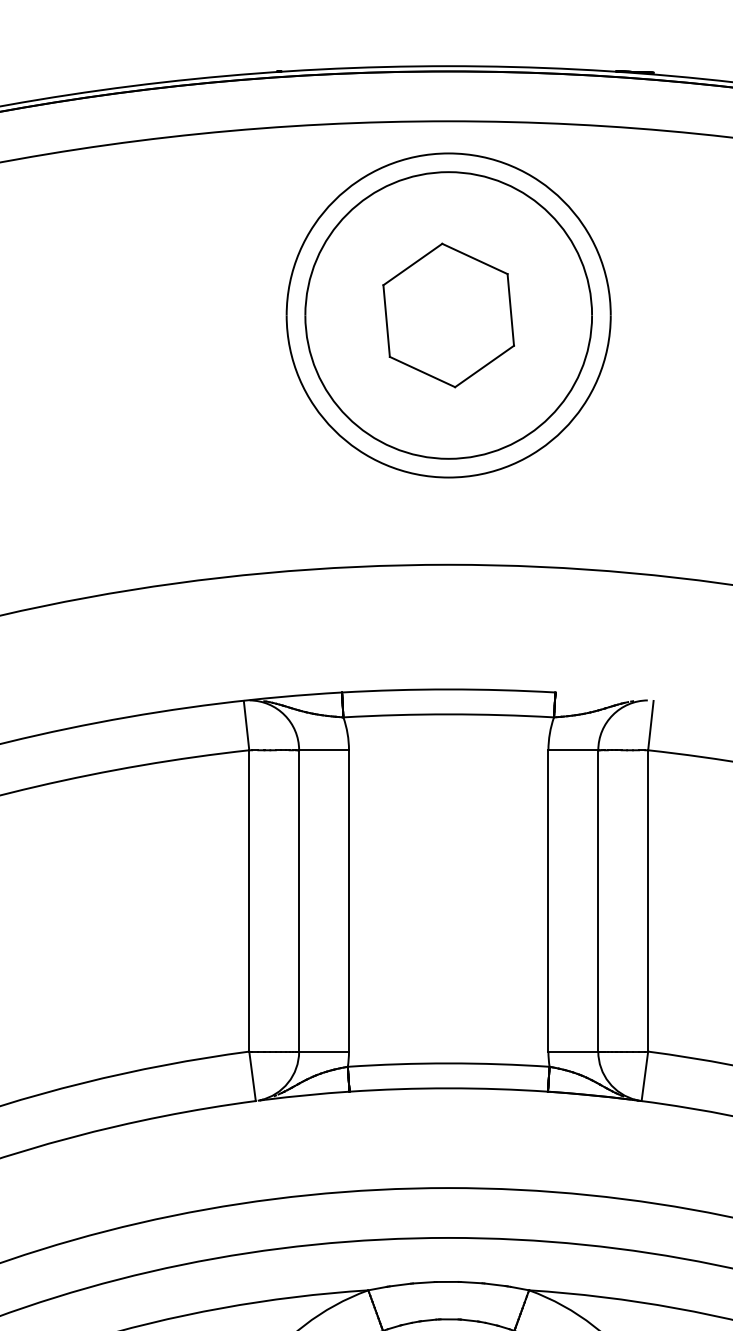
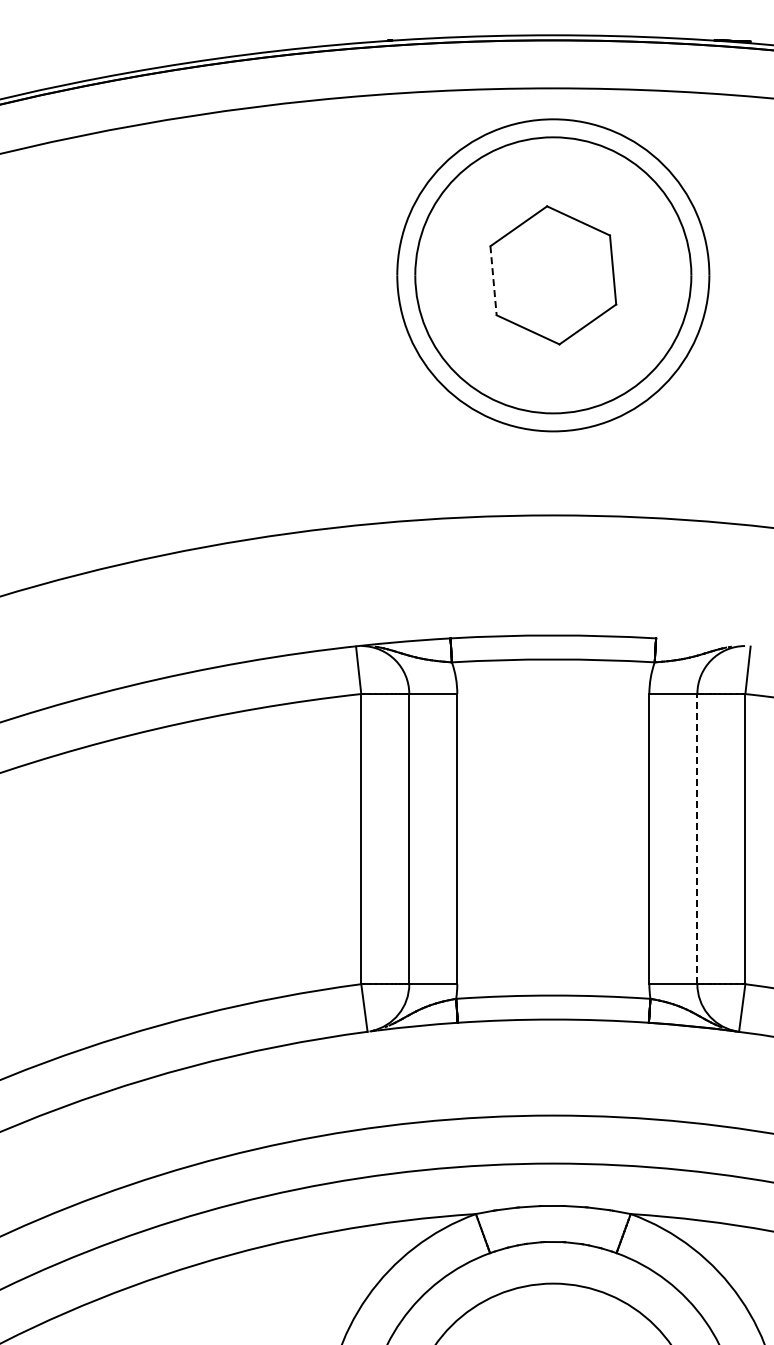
line: (386, 320) -> (493, 280), solid -> dashed
line: (598, 900) -> (697, 838), solid -> dashed

